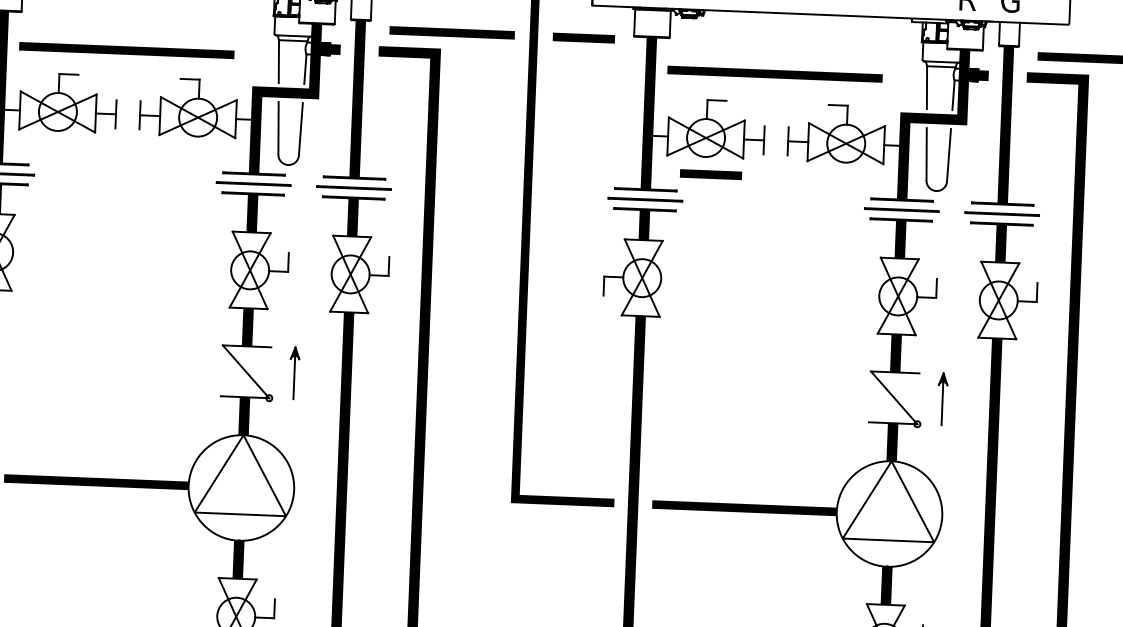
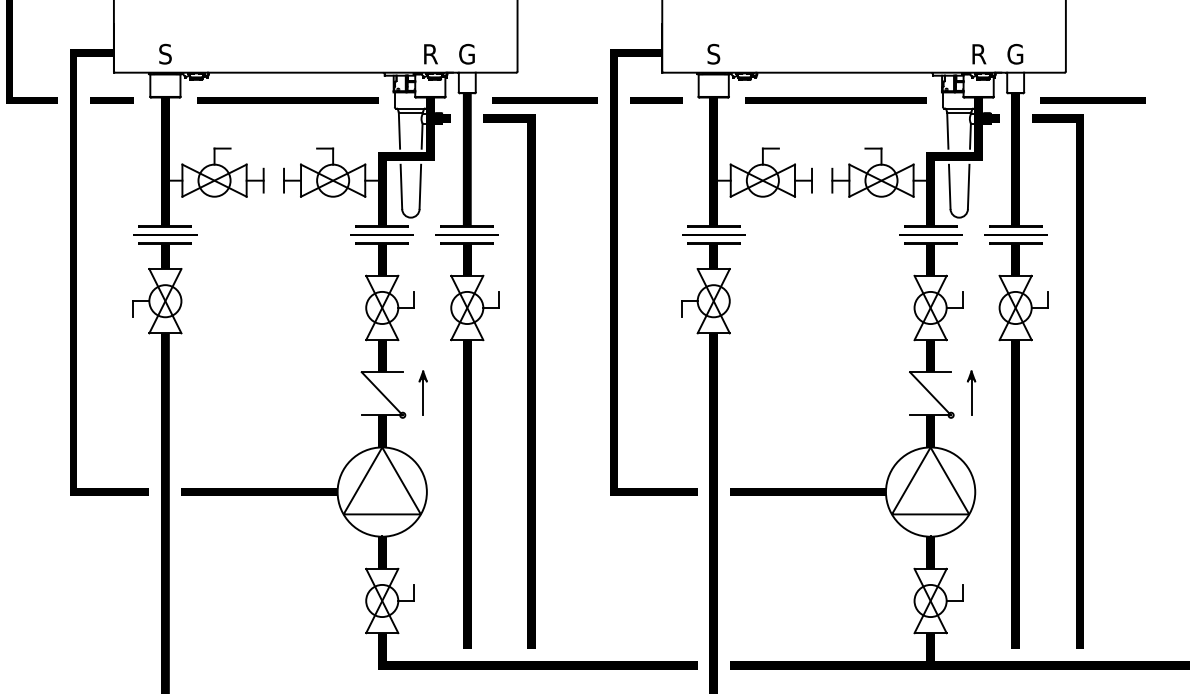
line: (126, 50) -> (287, 100), moved
line: (774, 74) -> (835, 100), moved
line: (711, 174) -> (768, 211), removed

